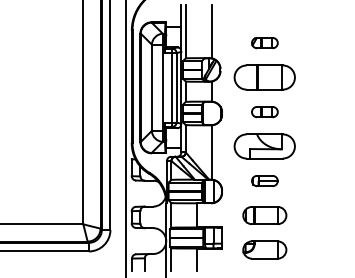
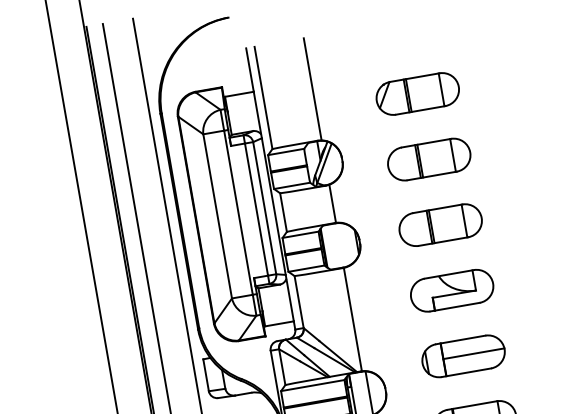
part: (264, 42) -> (416, 92), size x1.67
part: (264, 77) -> (428, 159), size x0.71
part: (264, 111) -> (439, 224), size x1.67
part: (264, 146) -> (451, 290), size x0.71
part: (264, 180) -> (462, 355), size x1.67

